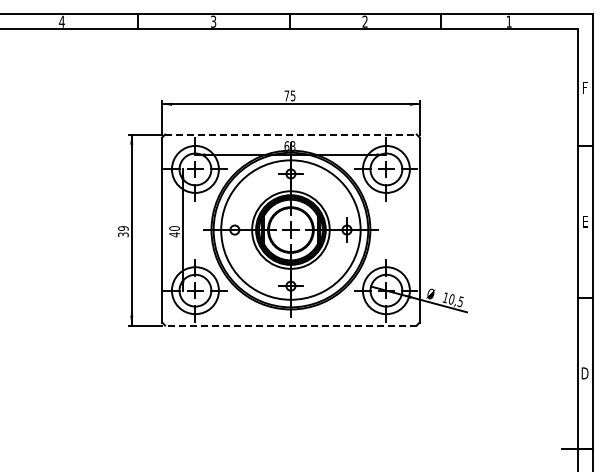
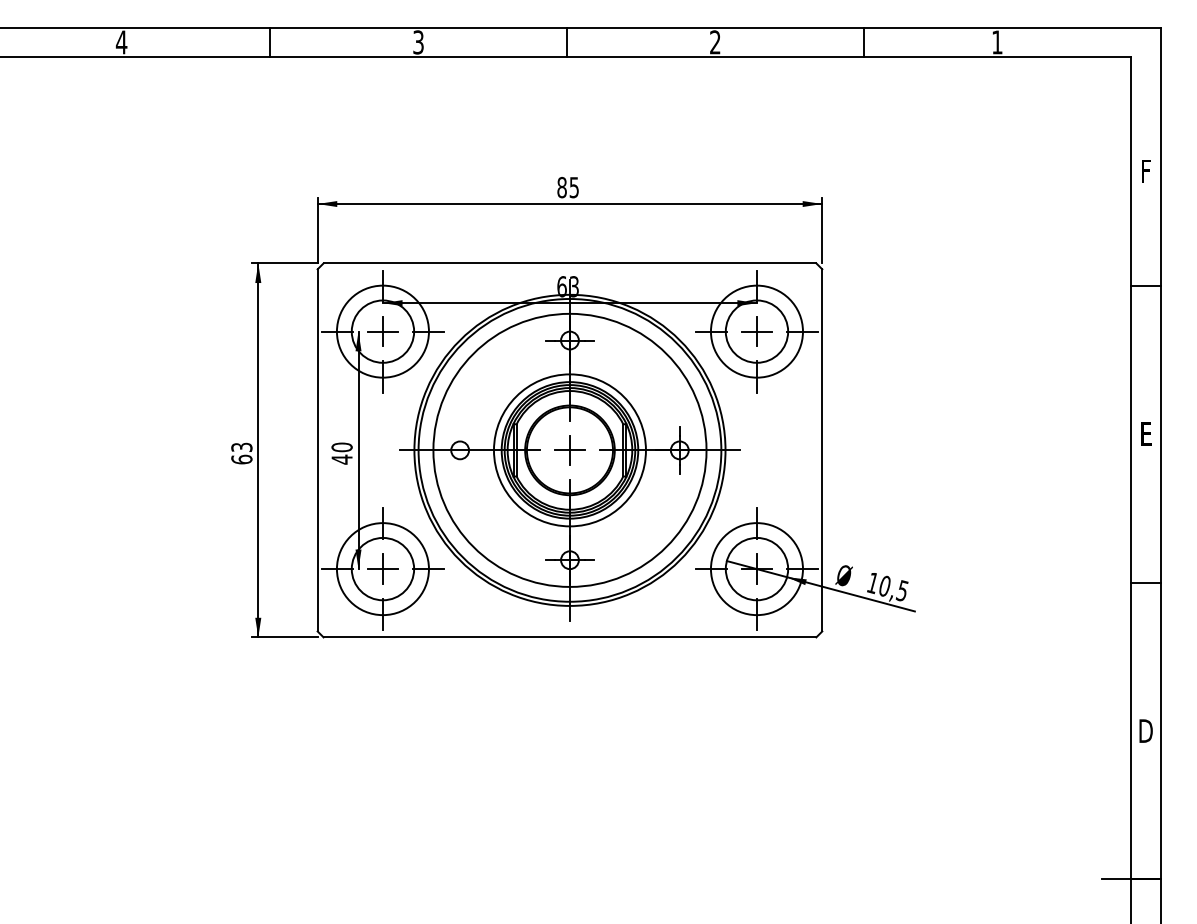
text: (286, 95) -> (561, 186), 75 -> 85
line: (290, 134) -> (569, 263), dashed -> solid
text: (123, 231) -> (242, 453), 39 -> 63
line: (290, 325) -> (569, 637), dashed -> solid

